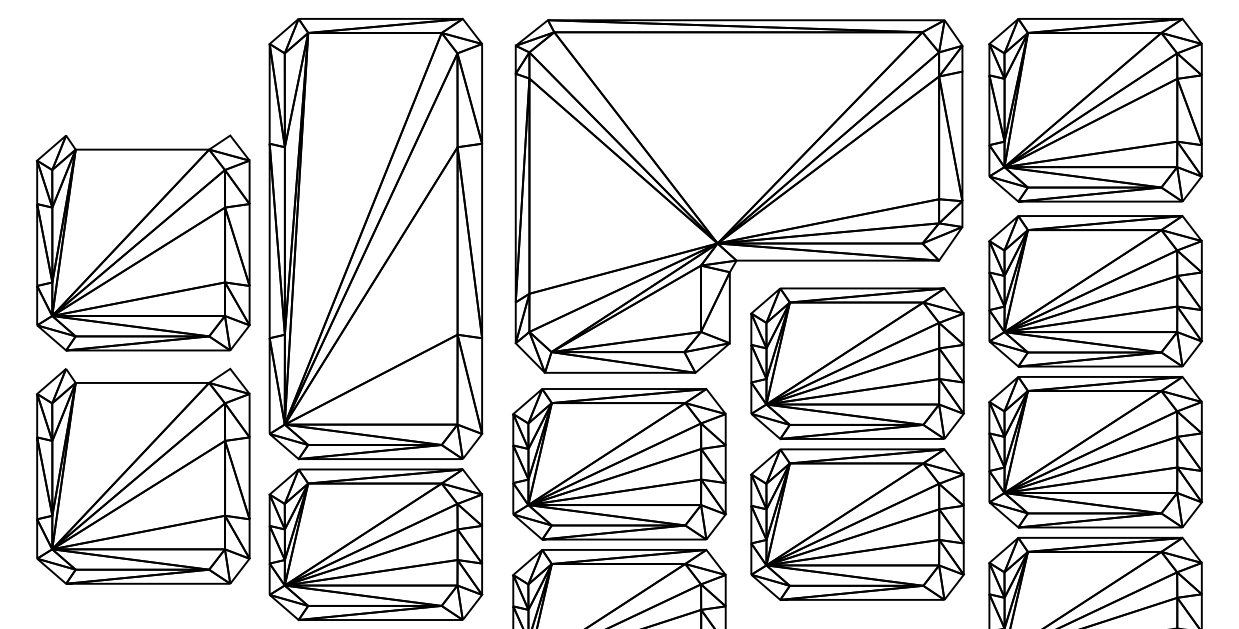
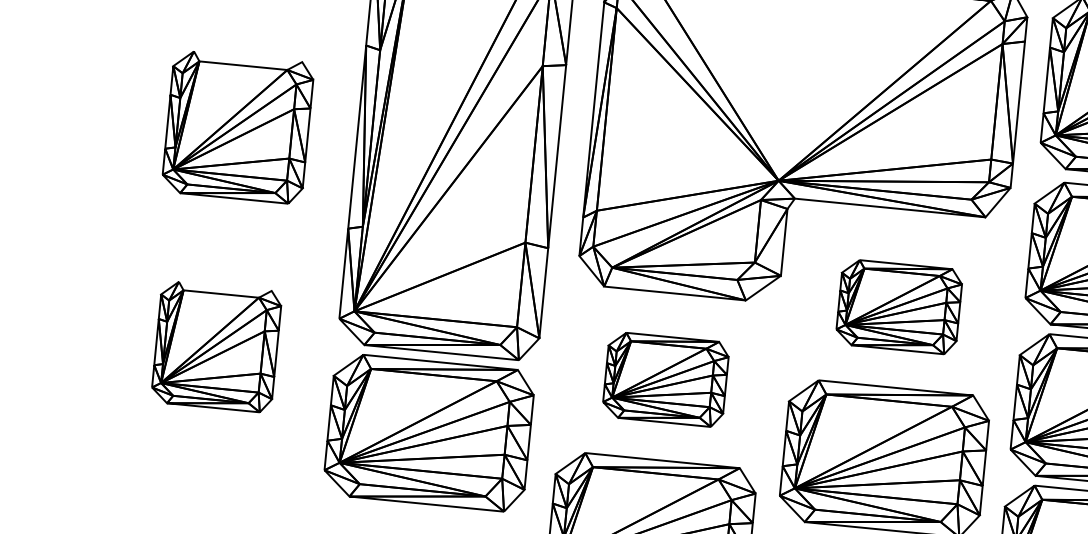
part: (142, 242) -> (237, 126), size x0.7
part: (857, 363) -> (899, 306), size x0.6
part: (619, 464) -> (665, 379), size x0.6
part: (143, 475) -> (216, 346), size x0.6

